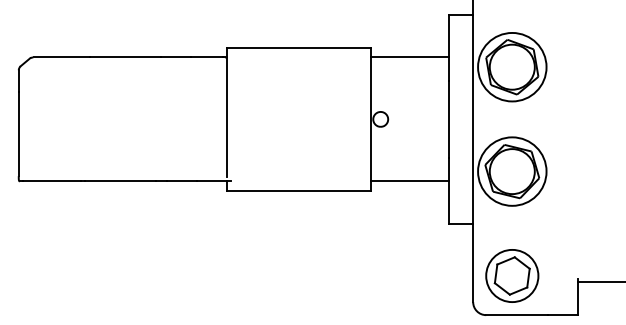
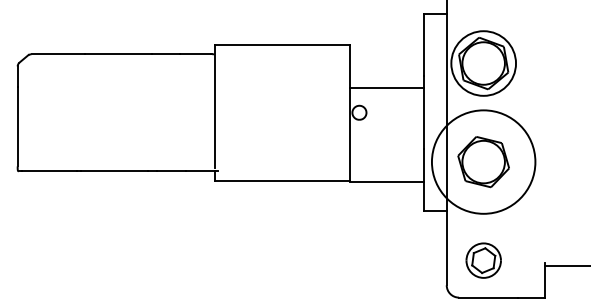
line: (409, 57) -> (386, 88), moved
circle: (512, 171) -> (483, 161), size x1.6
line: (409, 181) -> (386, 181), moved
part: (512, 275) -> (483, 260), size x0.7

